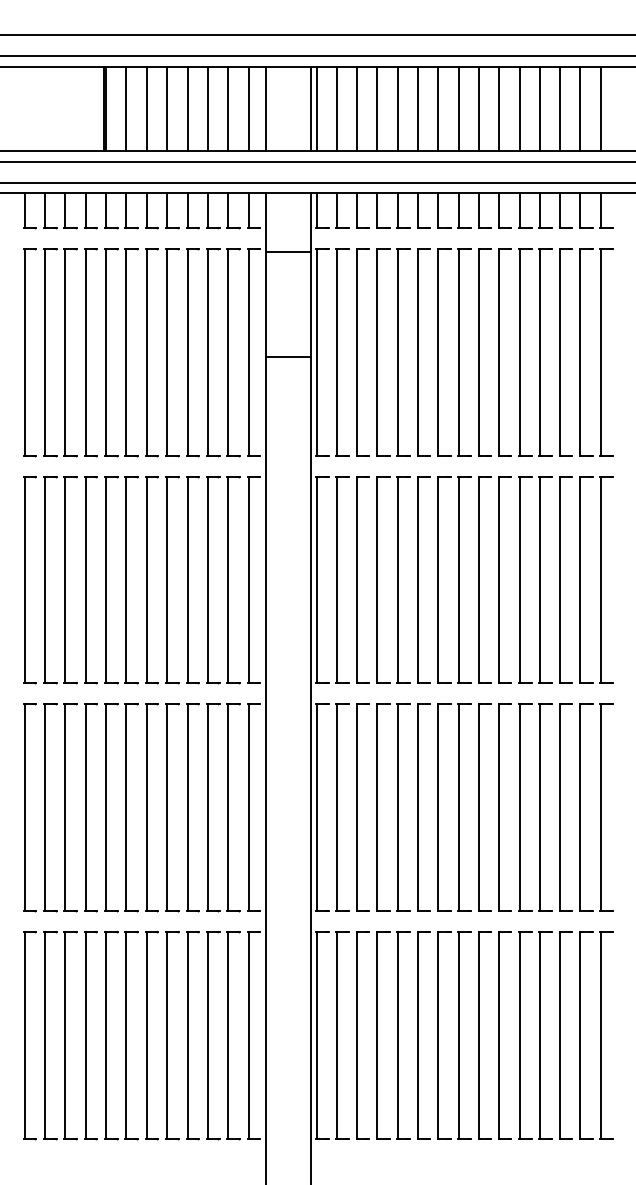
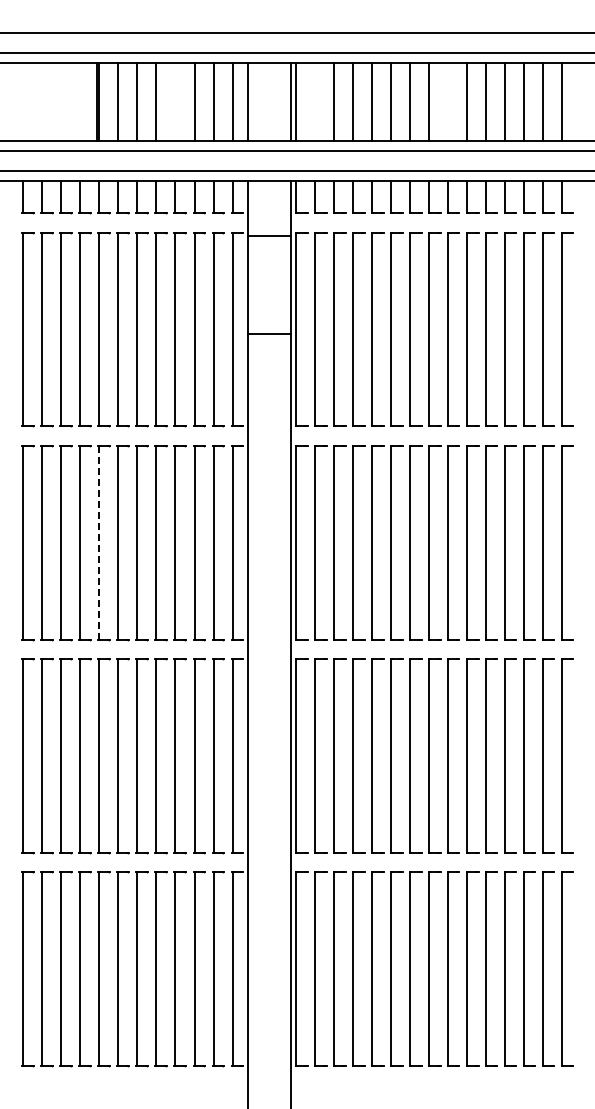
line: (187, 108) -> (175, 101), removed
line: (337, 108) -> (315, 101), removed
line: (479, 108) -> (448, 101), removed
line: (106, 579) -> (99, 542), solid -> dashed

